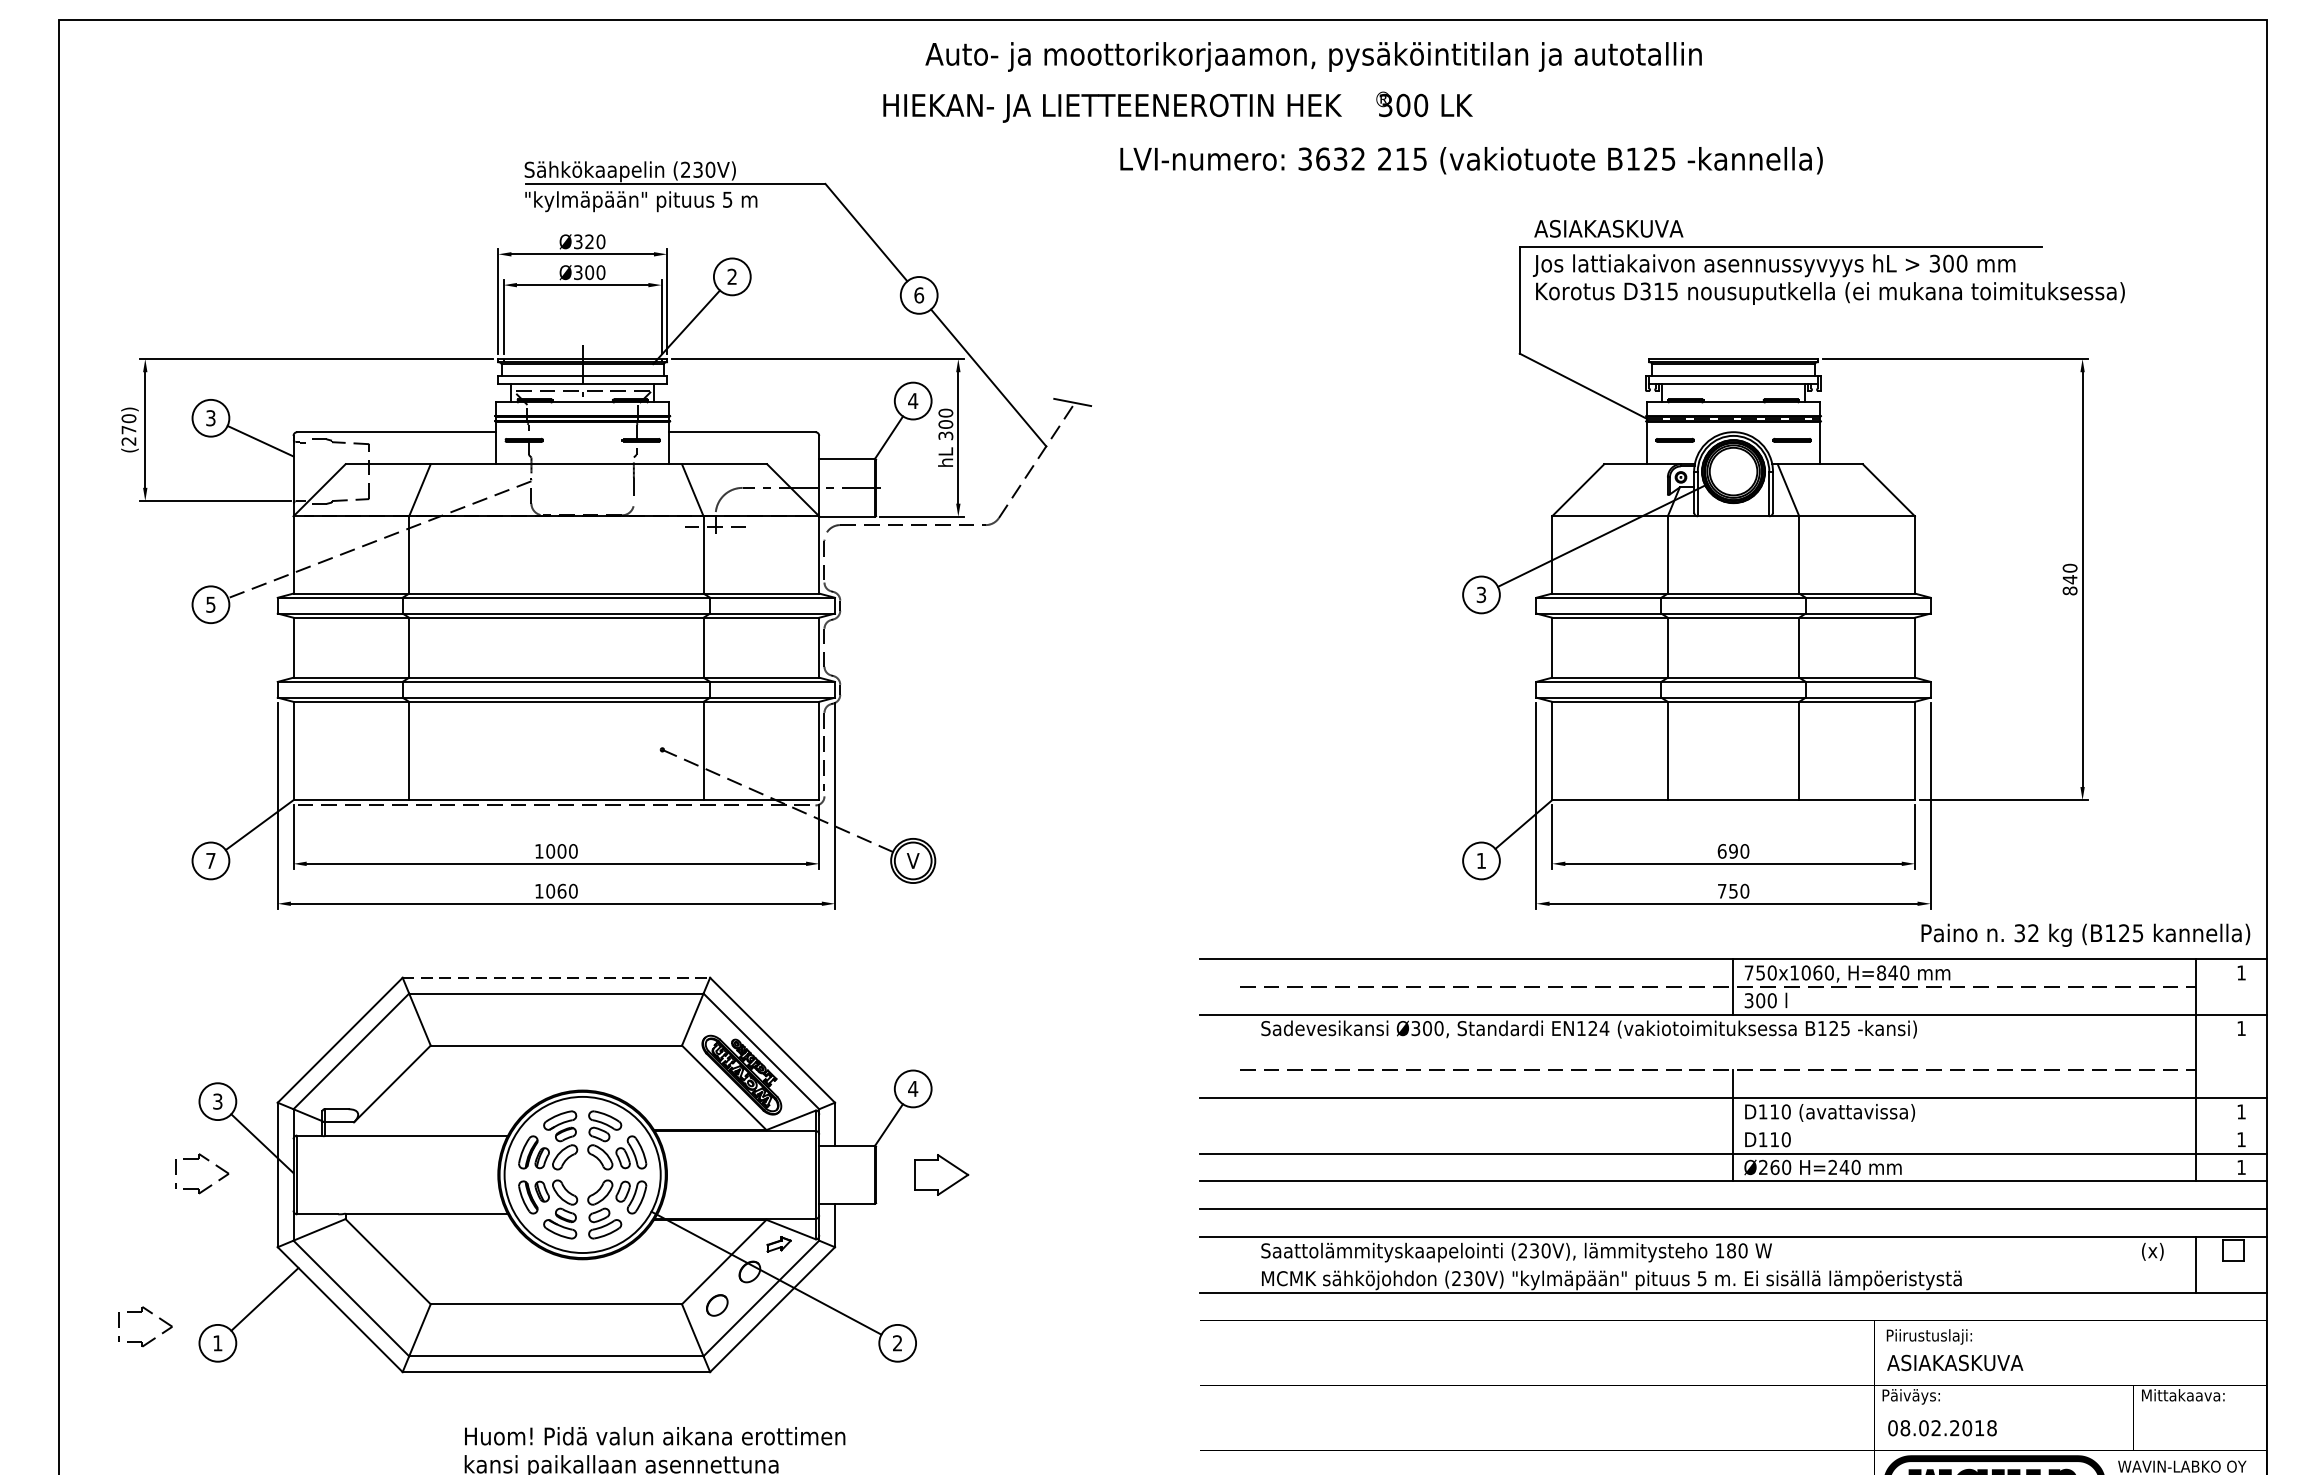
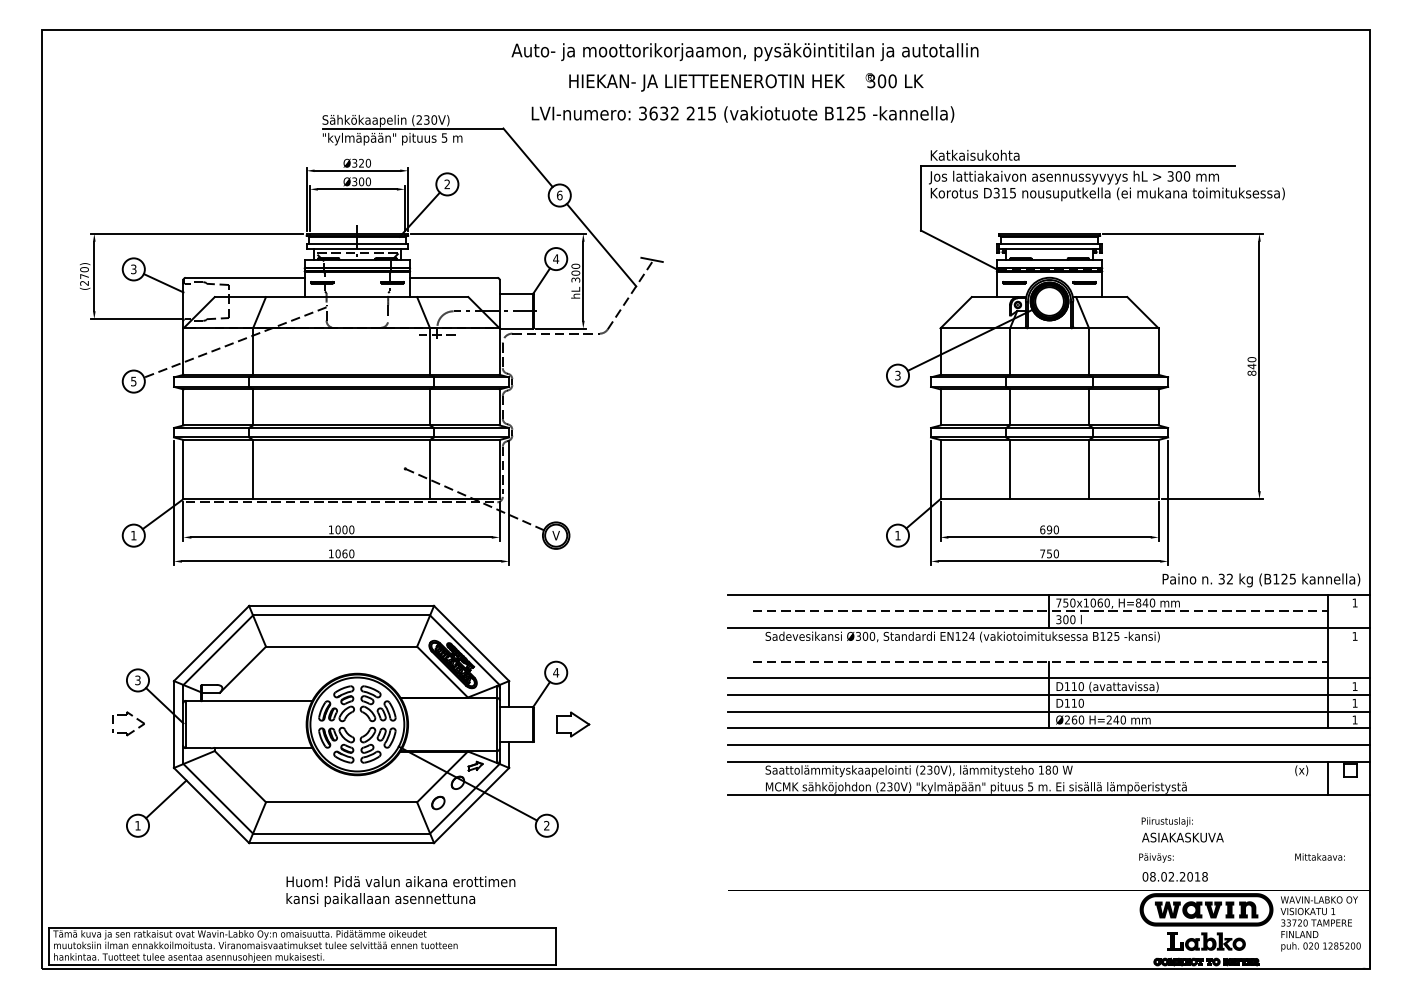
text: (1312, 57) -> (744, 52), moved
text: (1178, 107) -> (746, 82), moved
text: (1470, 160) -> (742, 114), moved
text: (1608, 227) -> (974, 154), ASIAKASKUVA -> Katkaisukohta
text: (210, 860) -> (133, 535), 7 -> 1
line: (557, 977) -> (342, 605), dashed -> solid
line: (1733, 1125) -> (1049, 694), added
part: (150, 1314) -> (97, 808), removed

